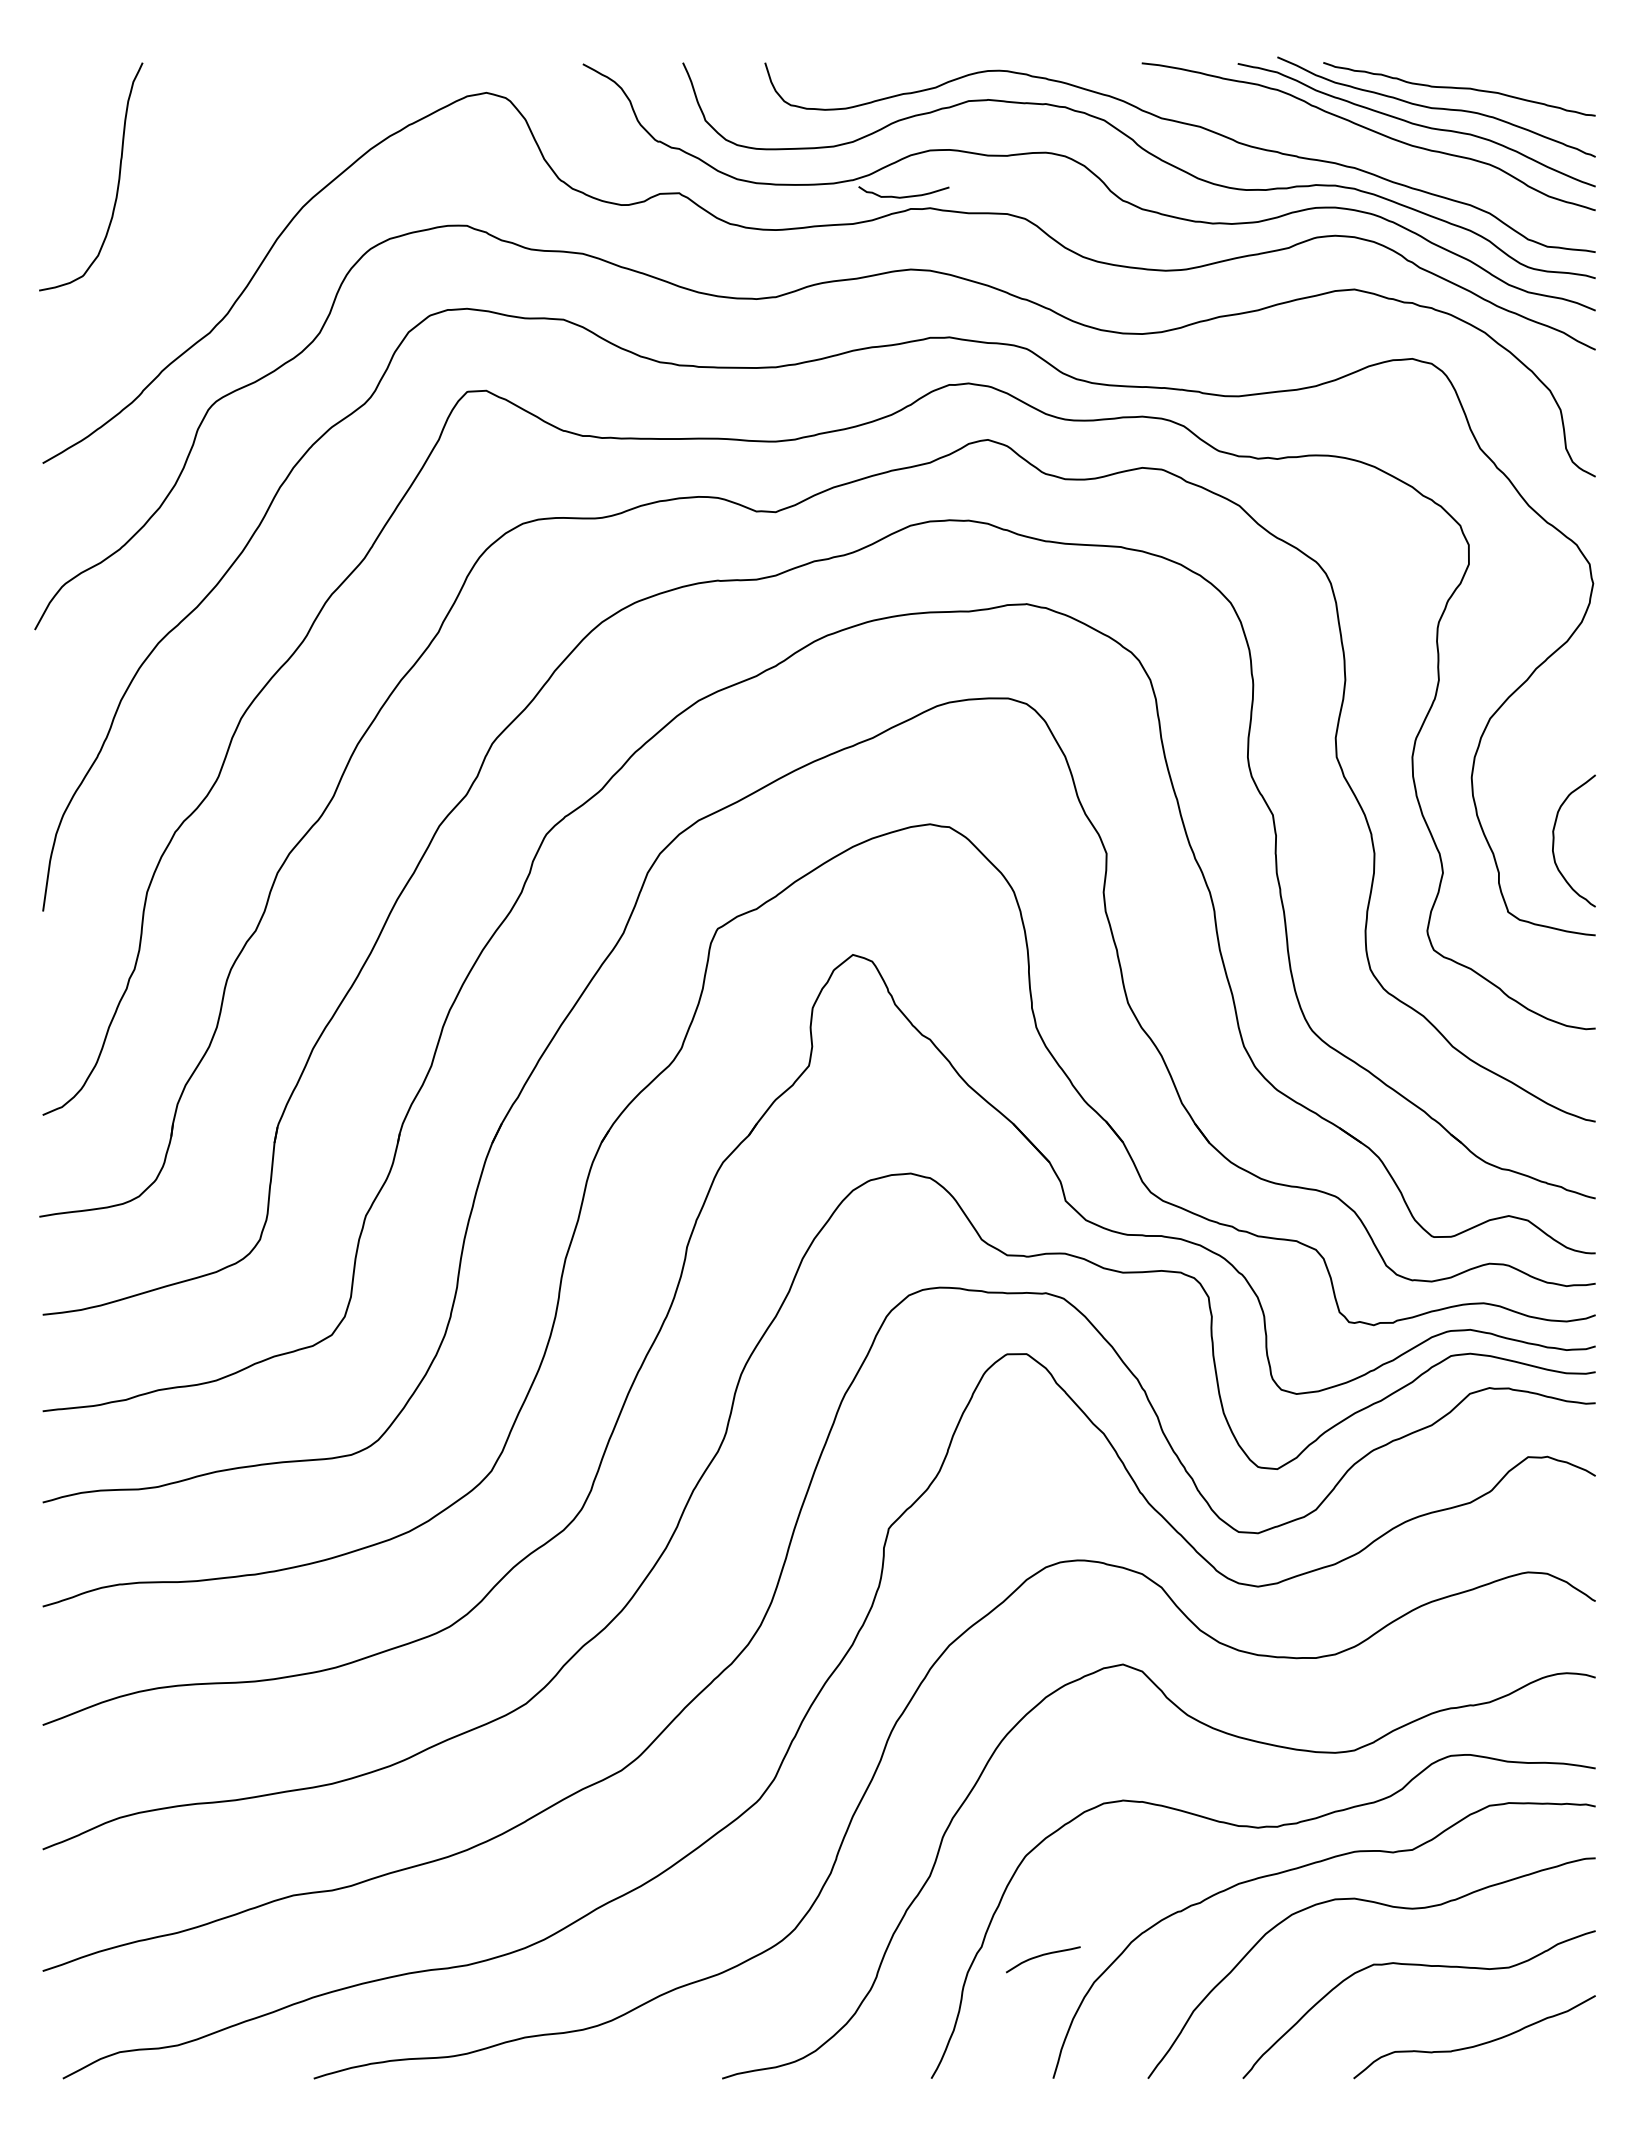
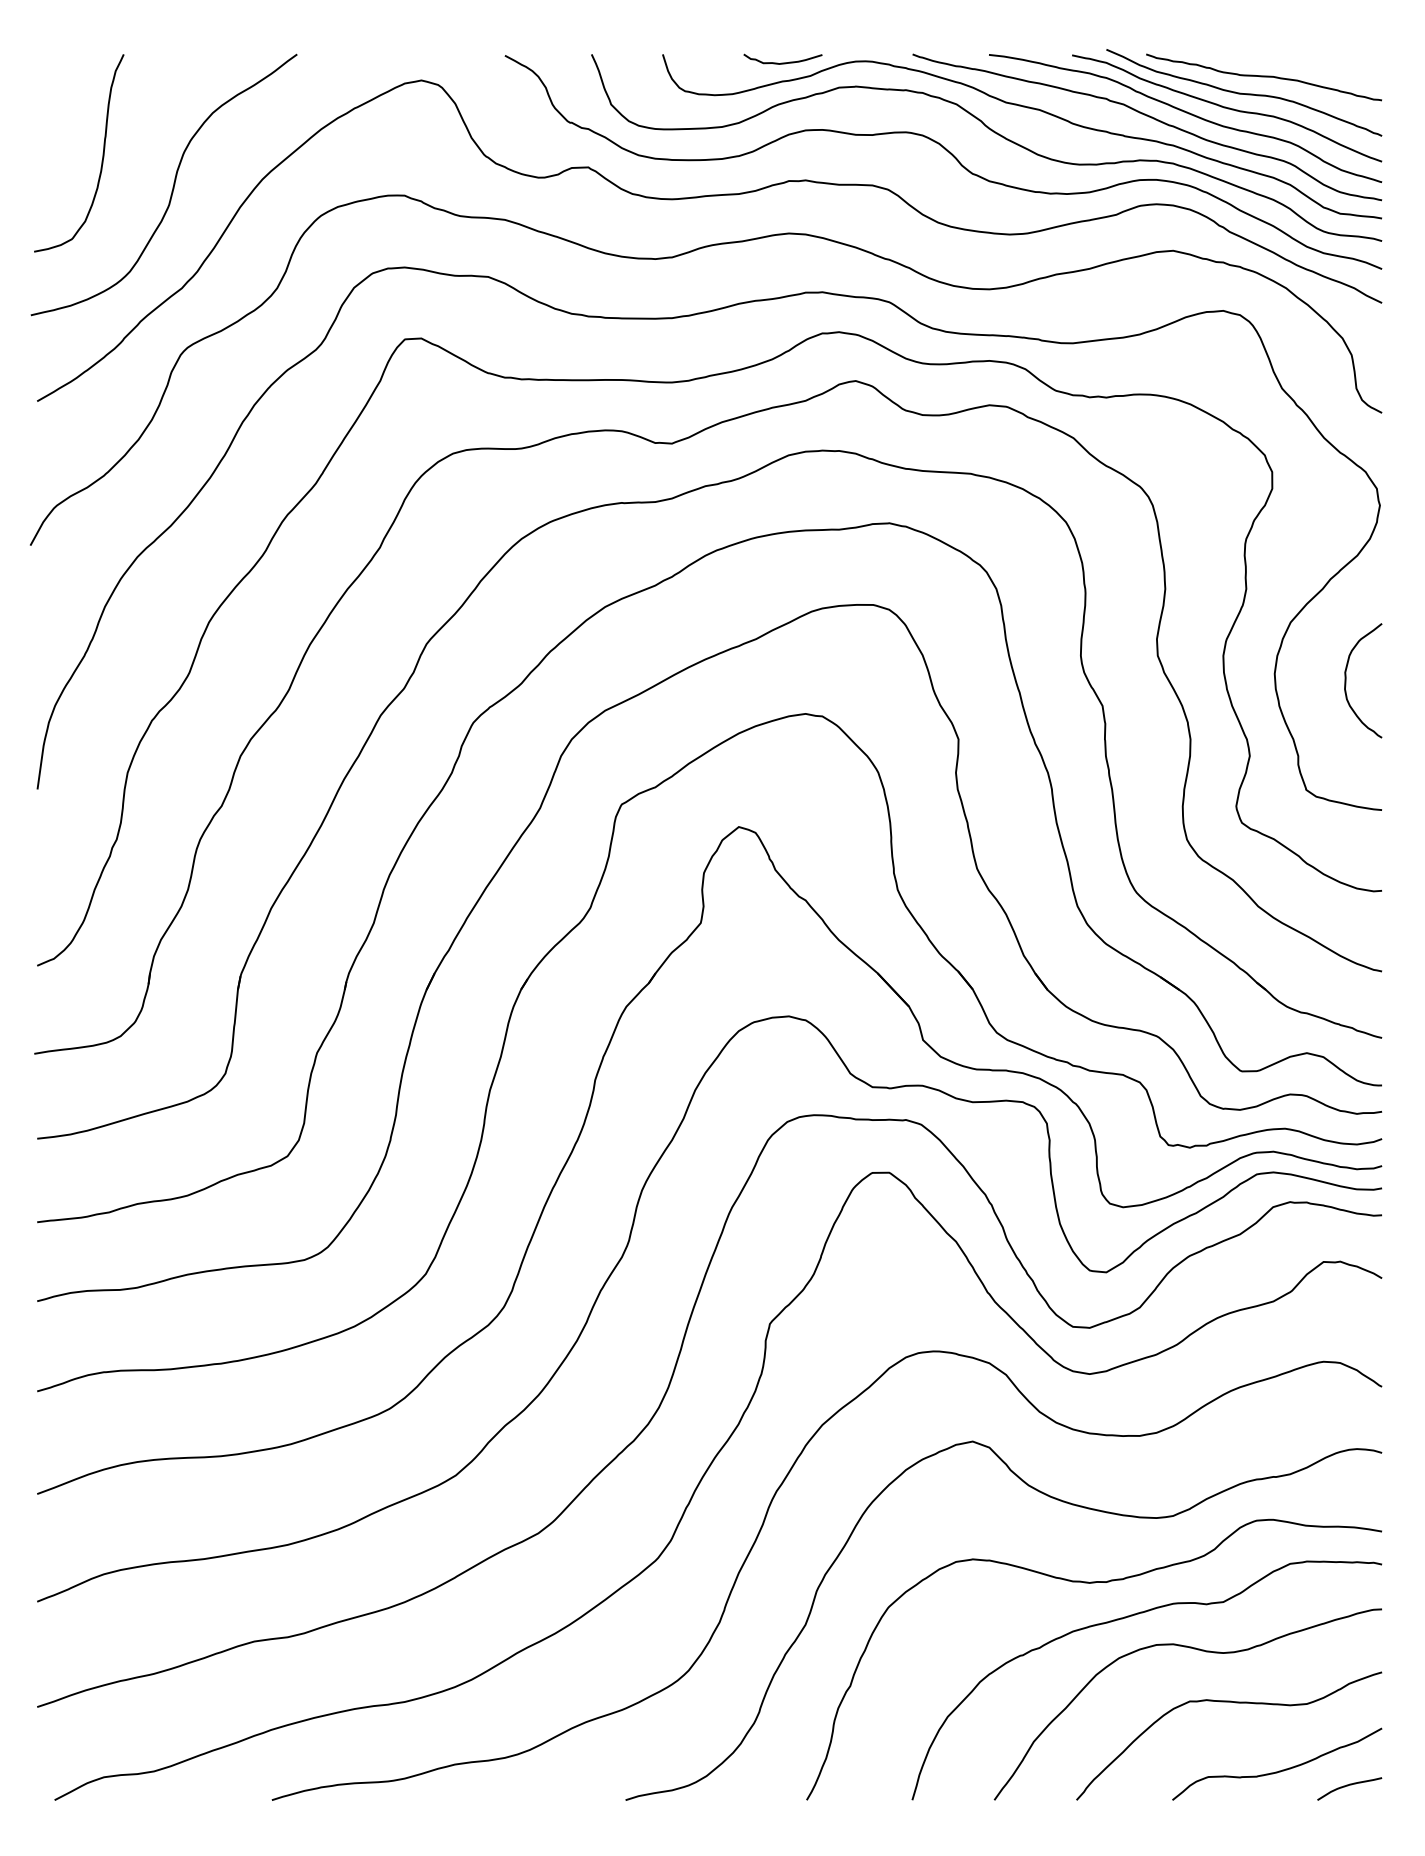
curve: (1326, 135) -> (1148, 117), added
curve: (903, 196) -> (782, 62), moved
curve: (199, 214) -> (172, 185), added
curve: (1554, 840) -> (1346, 680), moved
curve: (1041, 1956) -> (1348, 1786), moved

